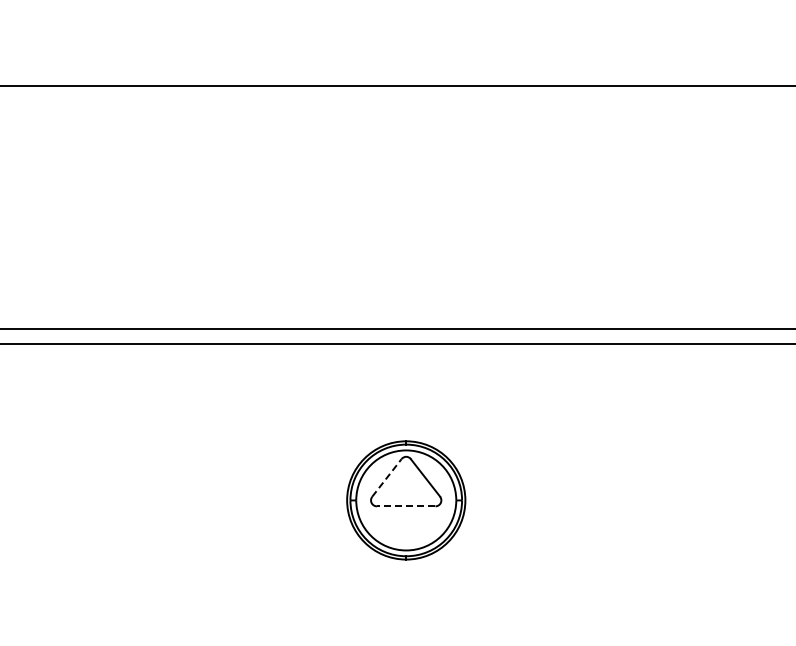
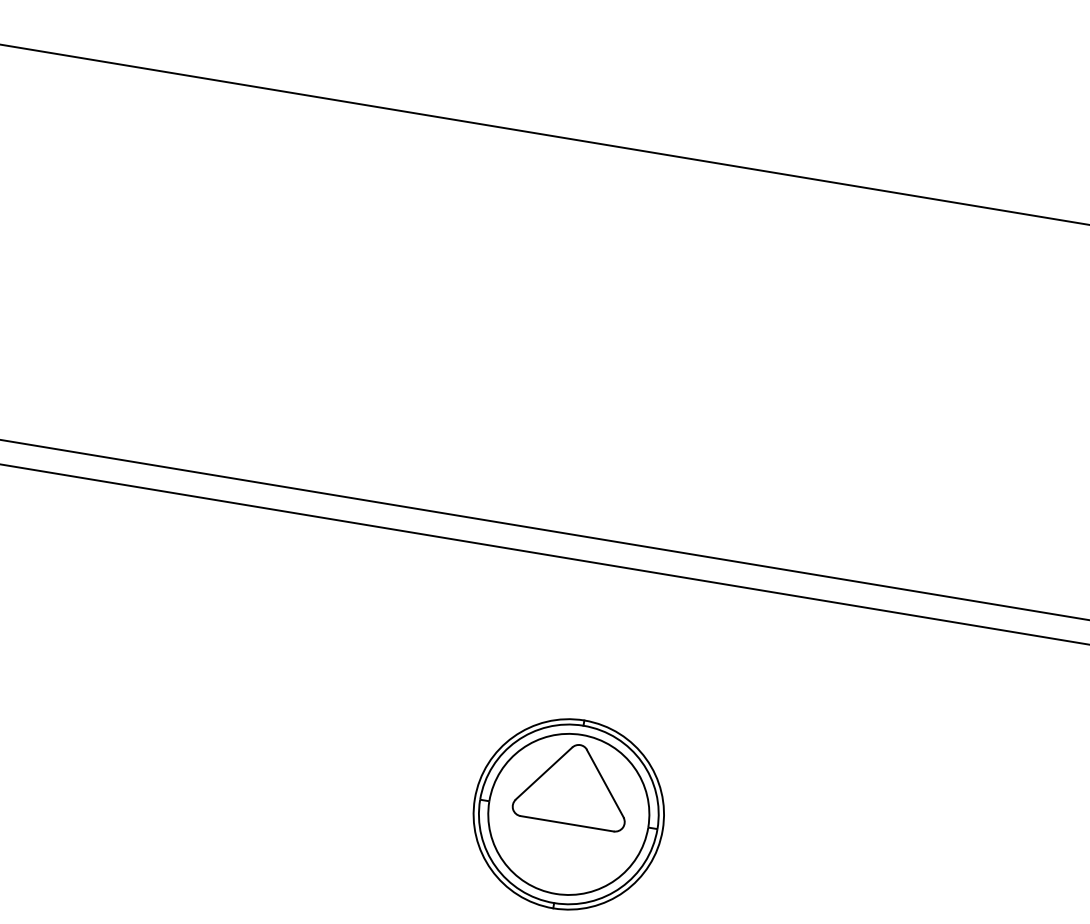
line: (386, 477) -> (543, 772), dashed -> solid
line: (405, 506) -> (566, 823), dashed -> solid

